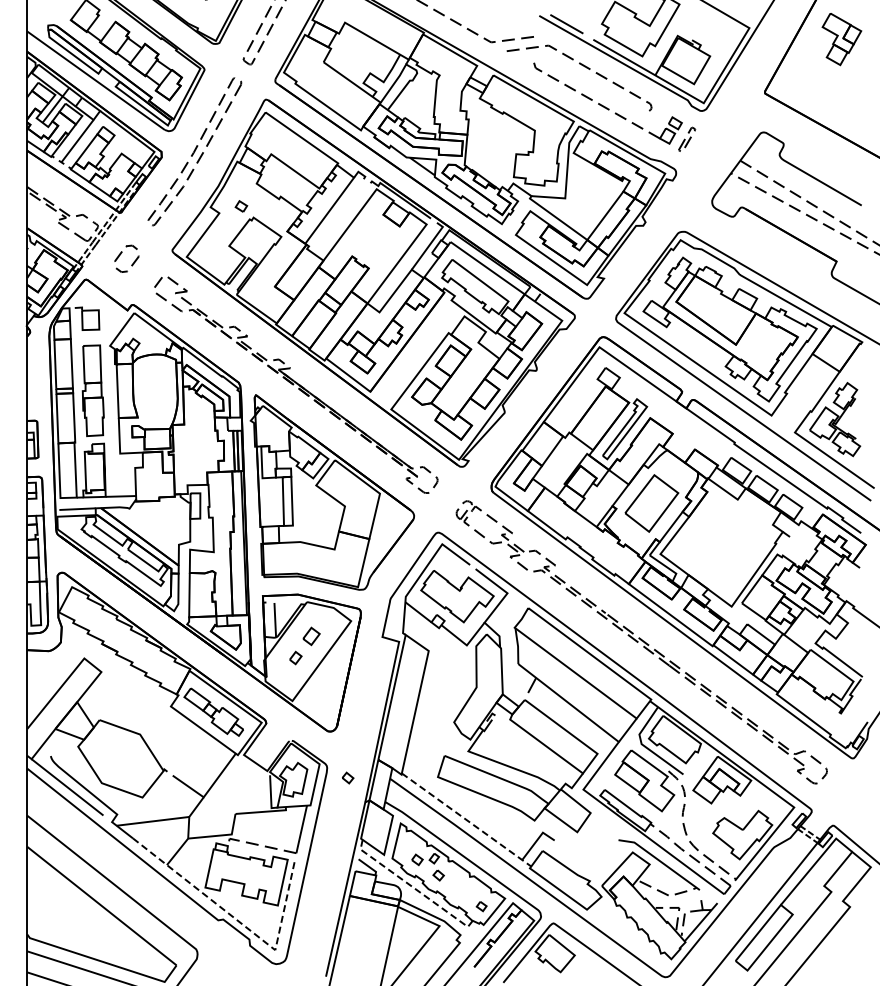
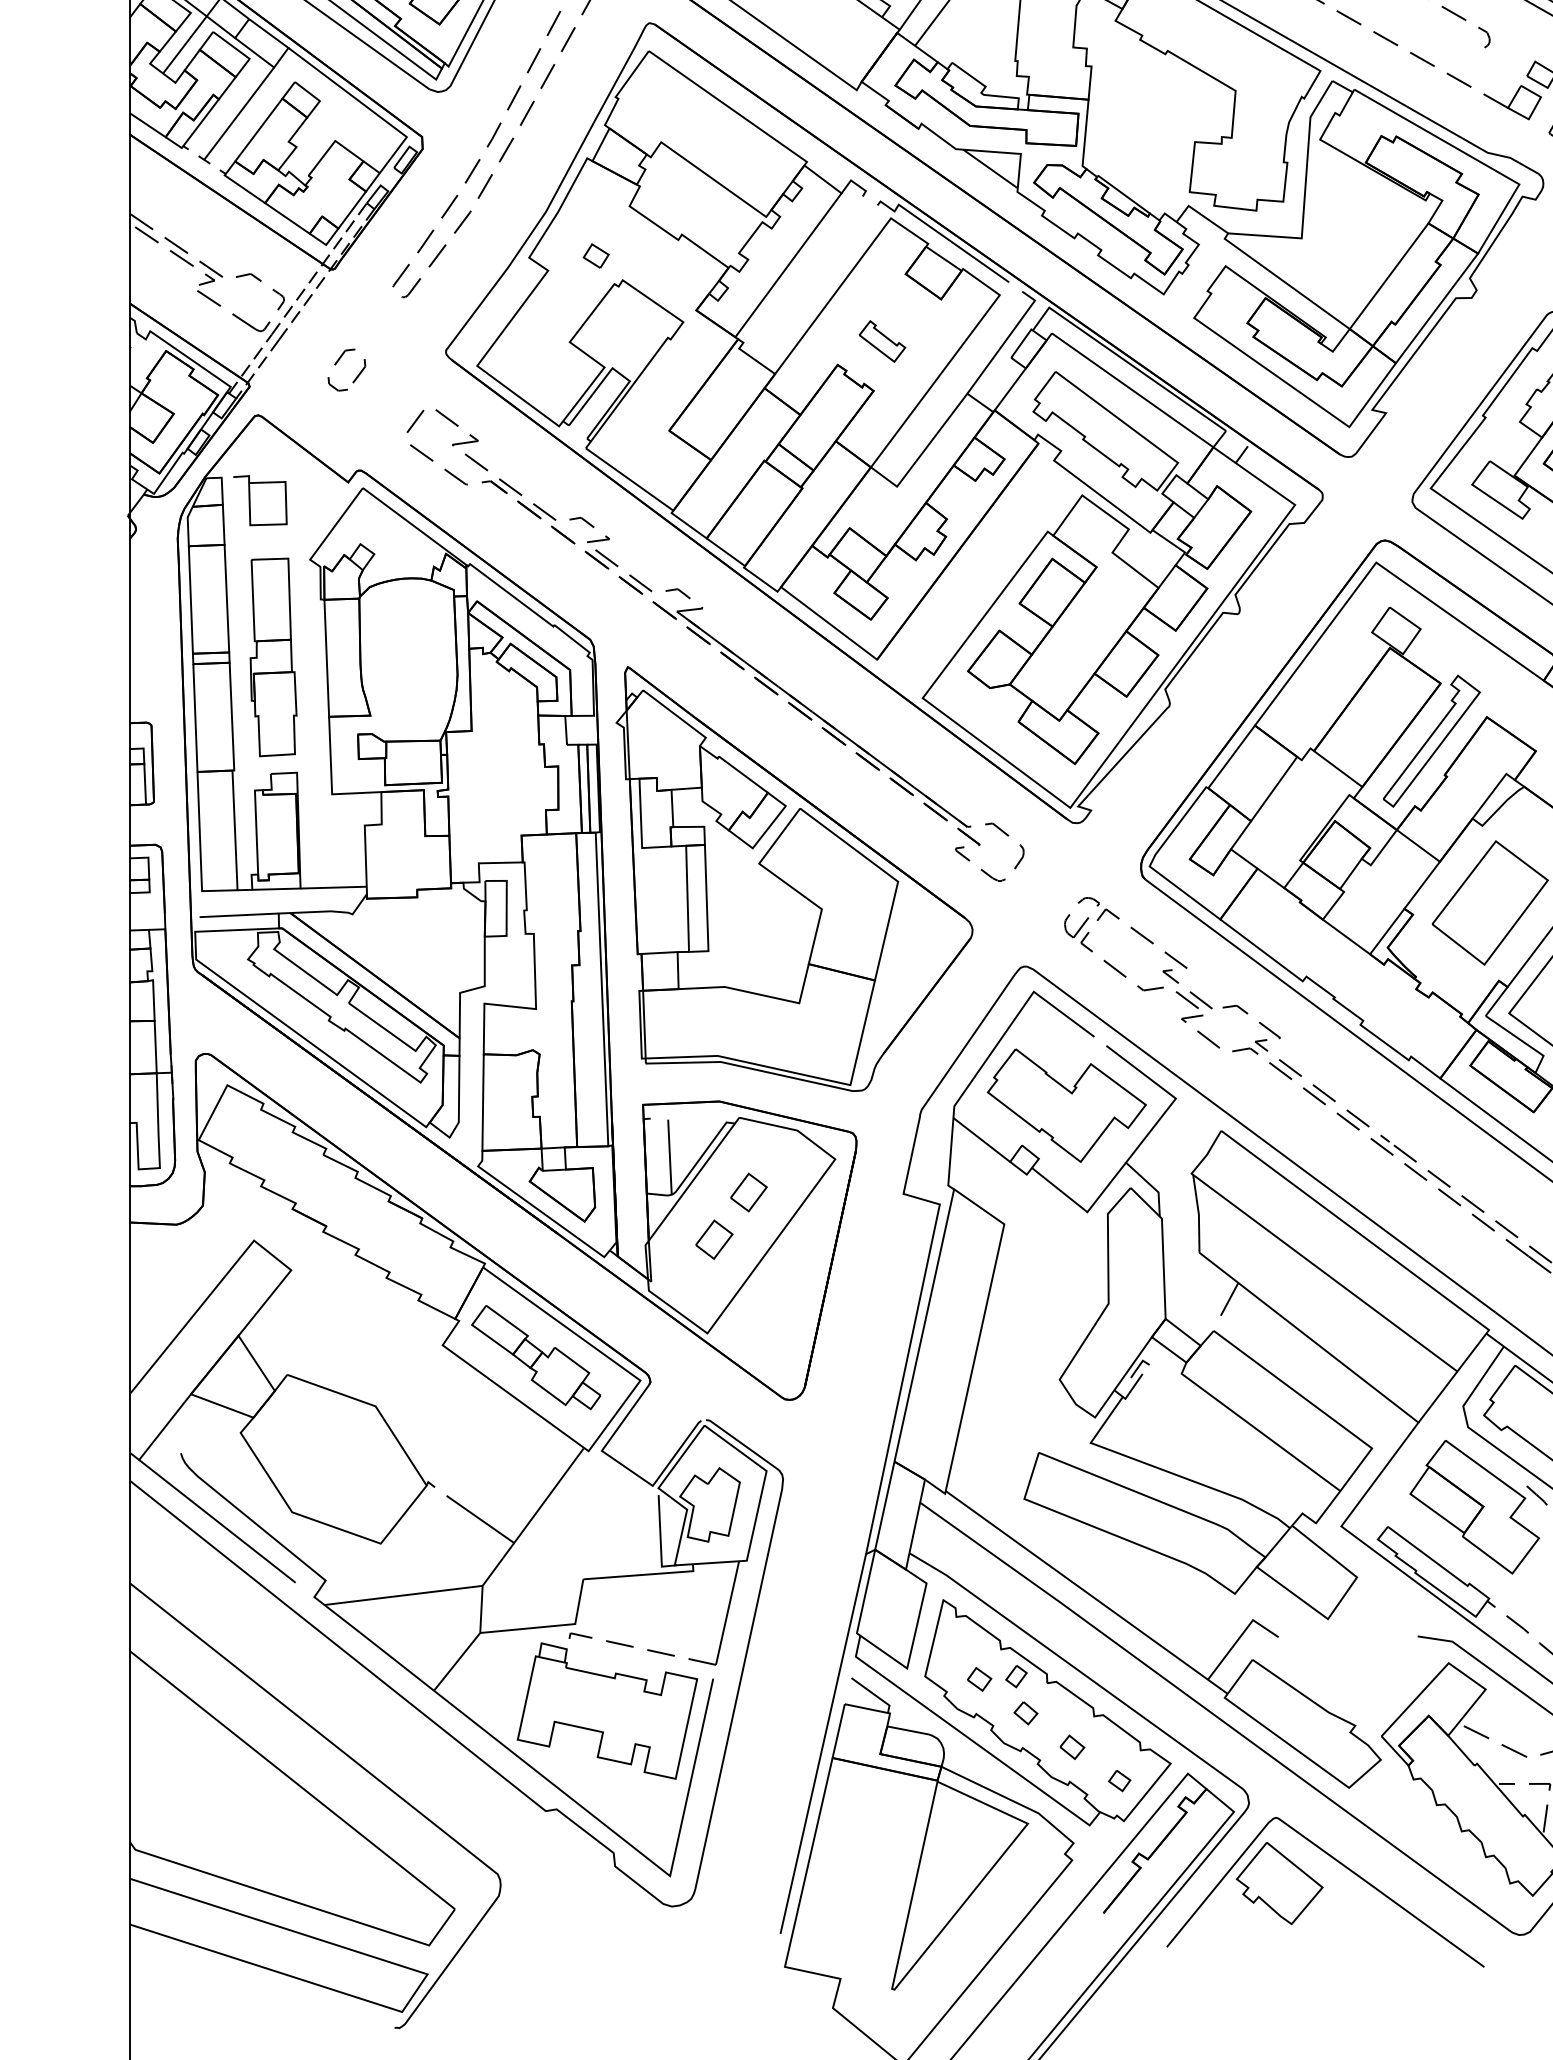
part: (372, 245) -> (881, 340), added
part: (126, 258) -> (345, 369), size x0.71
part: (295, 657) -> (714, 1238), size x1.43
part: (348, 777) -> (1073, 1746), moved
line: (466, 819) -> (1086, 1591), dashed -> solid
line: (413, 887) -> (971, 1739), dashed -> solid
line: (241, 923) -> (596, 1817), dashed -> solid

